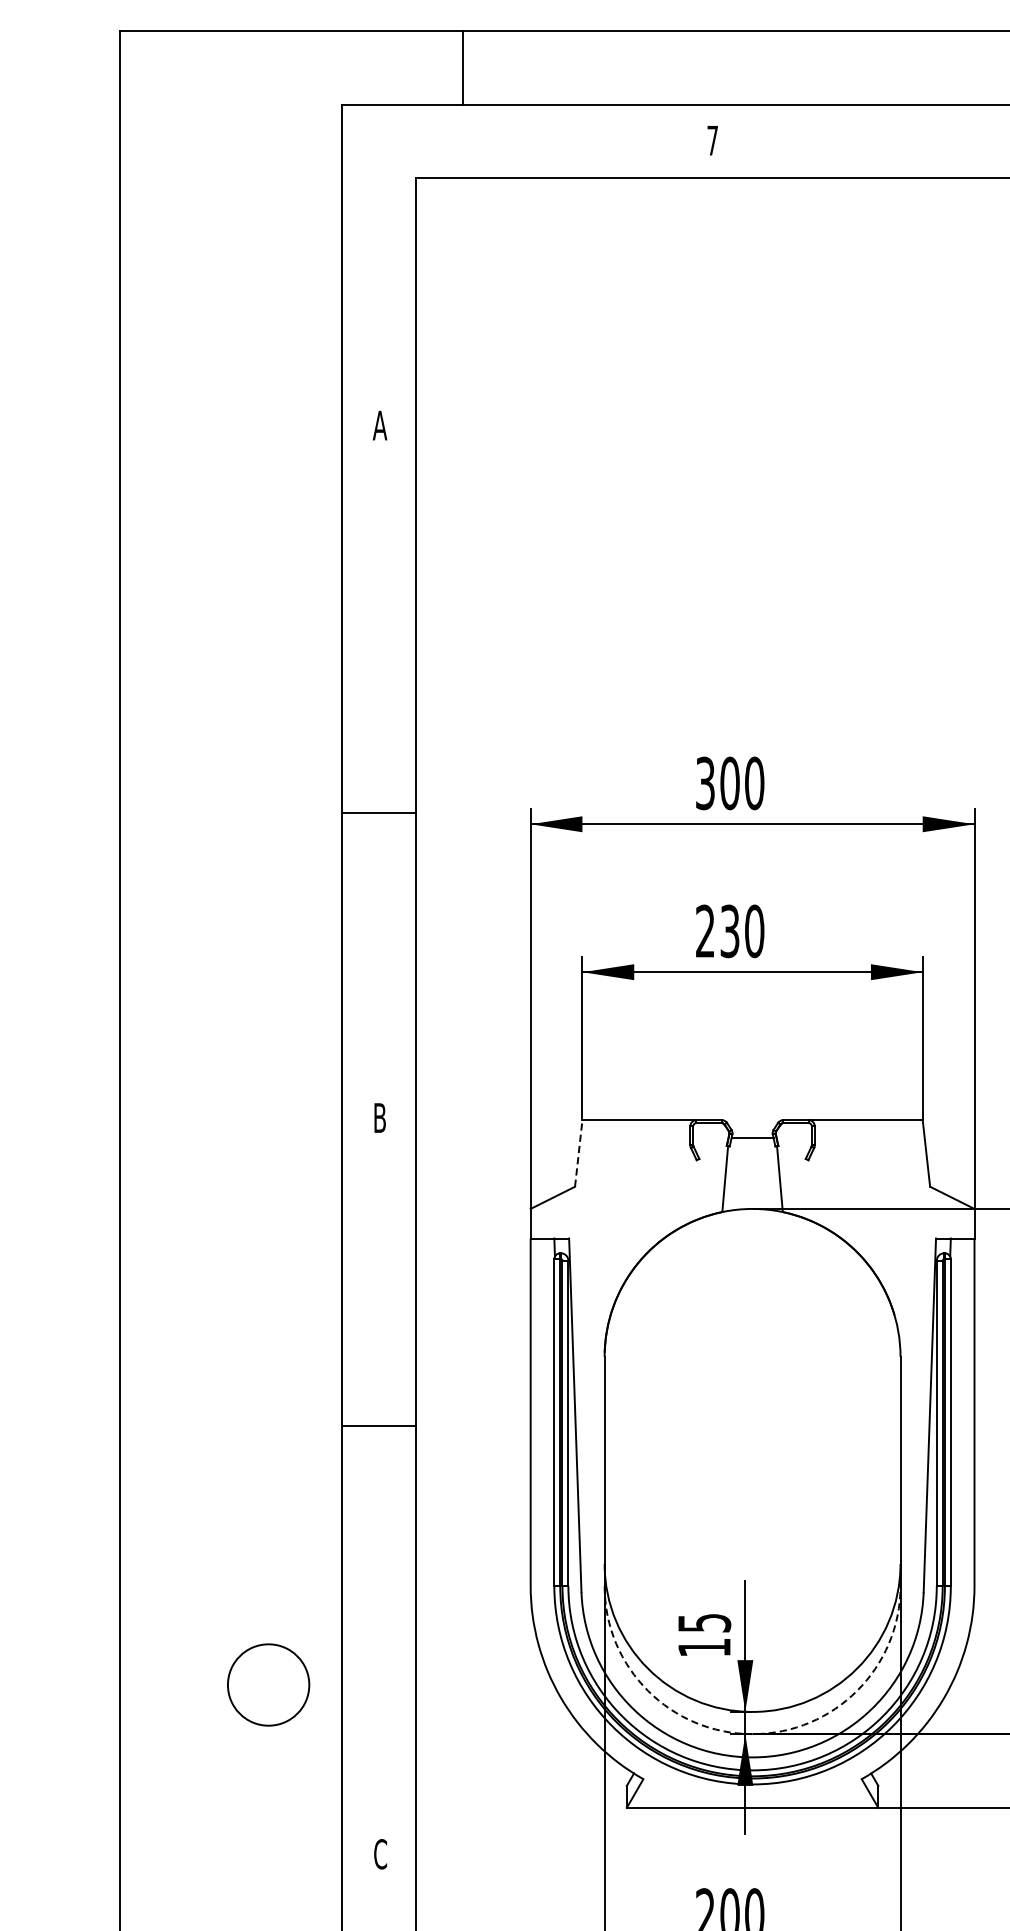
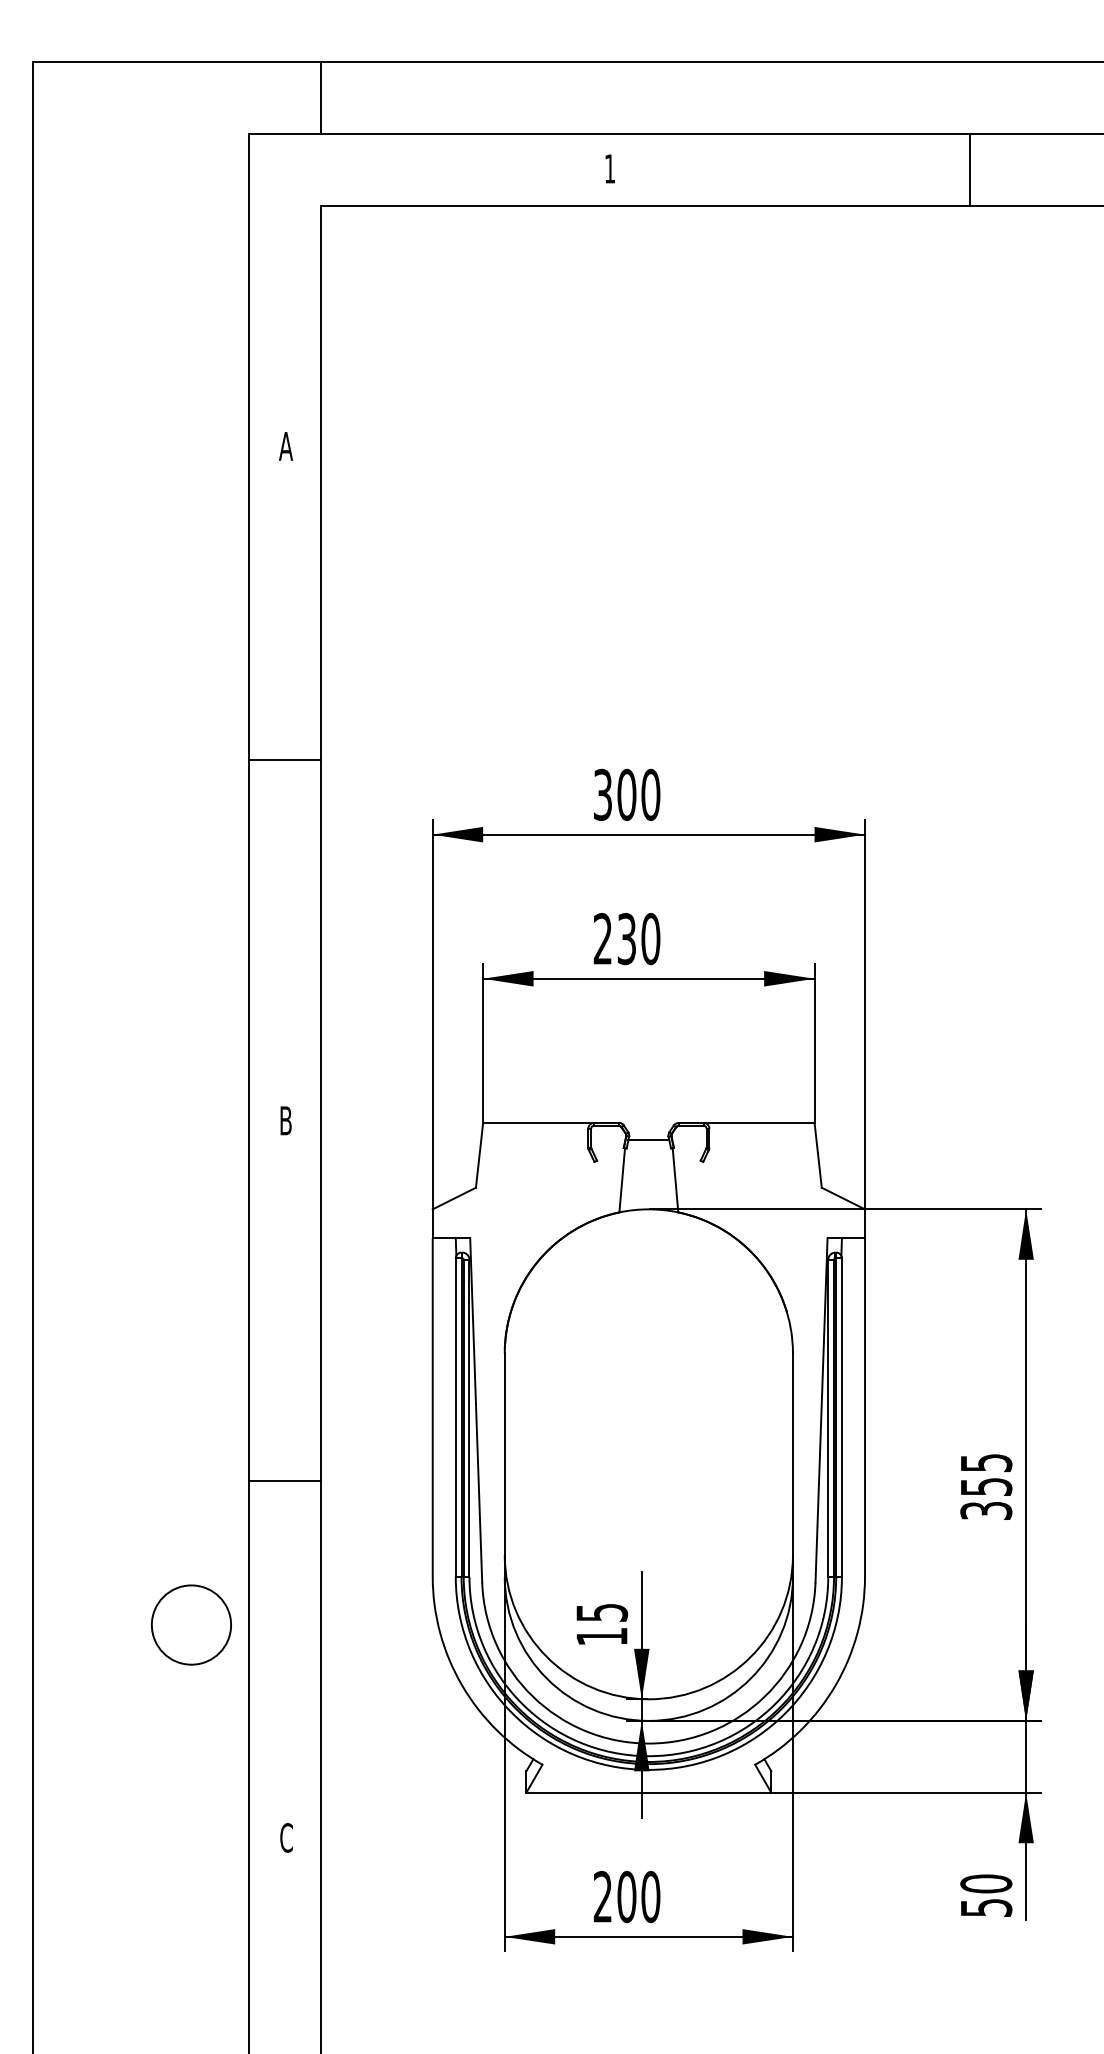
line: (463, 67) -> (321, 97), moved
text: (713, 140) -> (610, 168), 7 -> 1
line: (379, 812) -> (285, 760), moved
line: (578, 1153) -> (479, 1155), dashed -> solid
line: (379, 1425) -> (285, 1480), moved
circle: (268, 1684) -> (191, 1624), moved
arc: (752, 1733) -> (648, 1720), dashed -> solid

